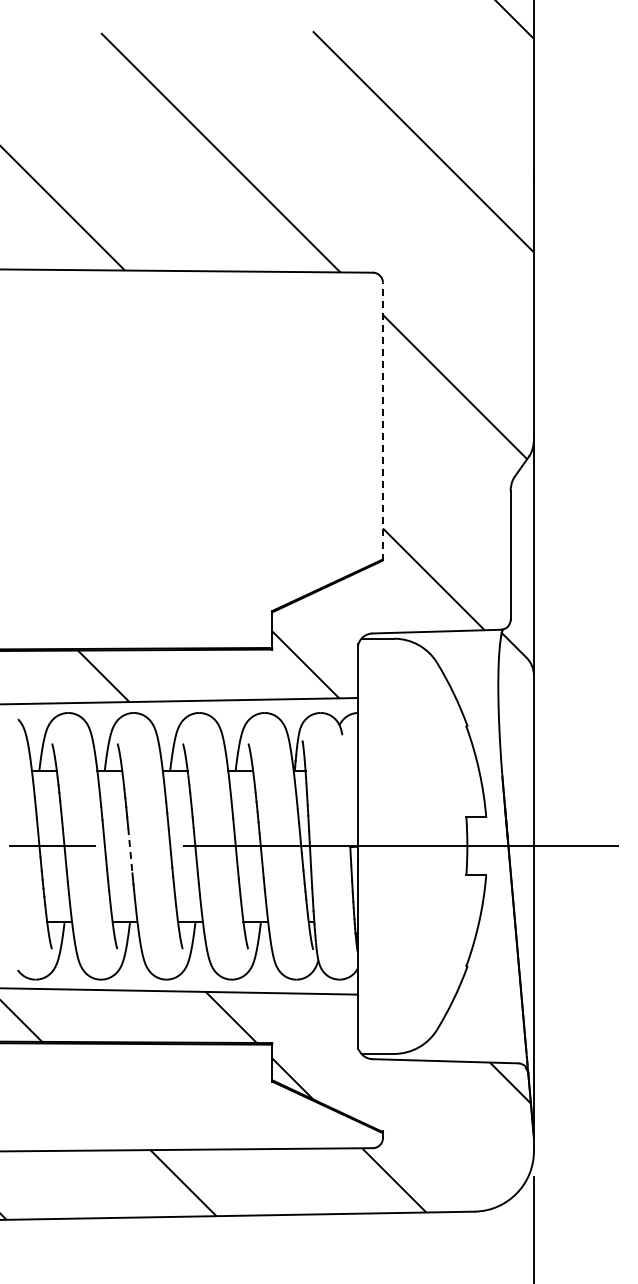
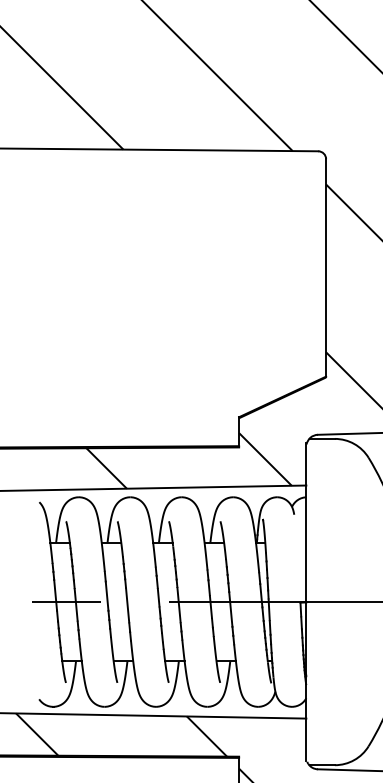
line: (382, 421) -> (325, 268), dashed -> solid
line: (130, 850) -> (127, 605), dashed -> solid

